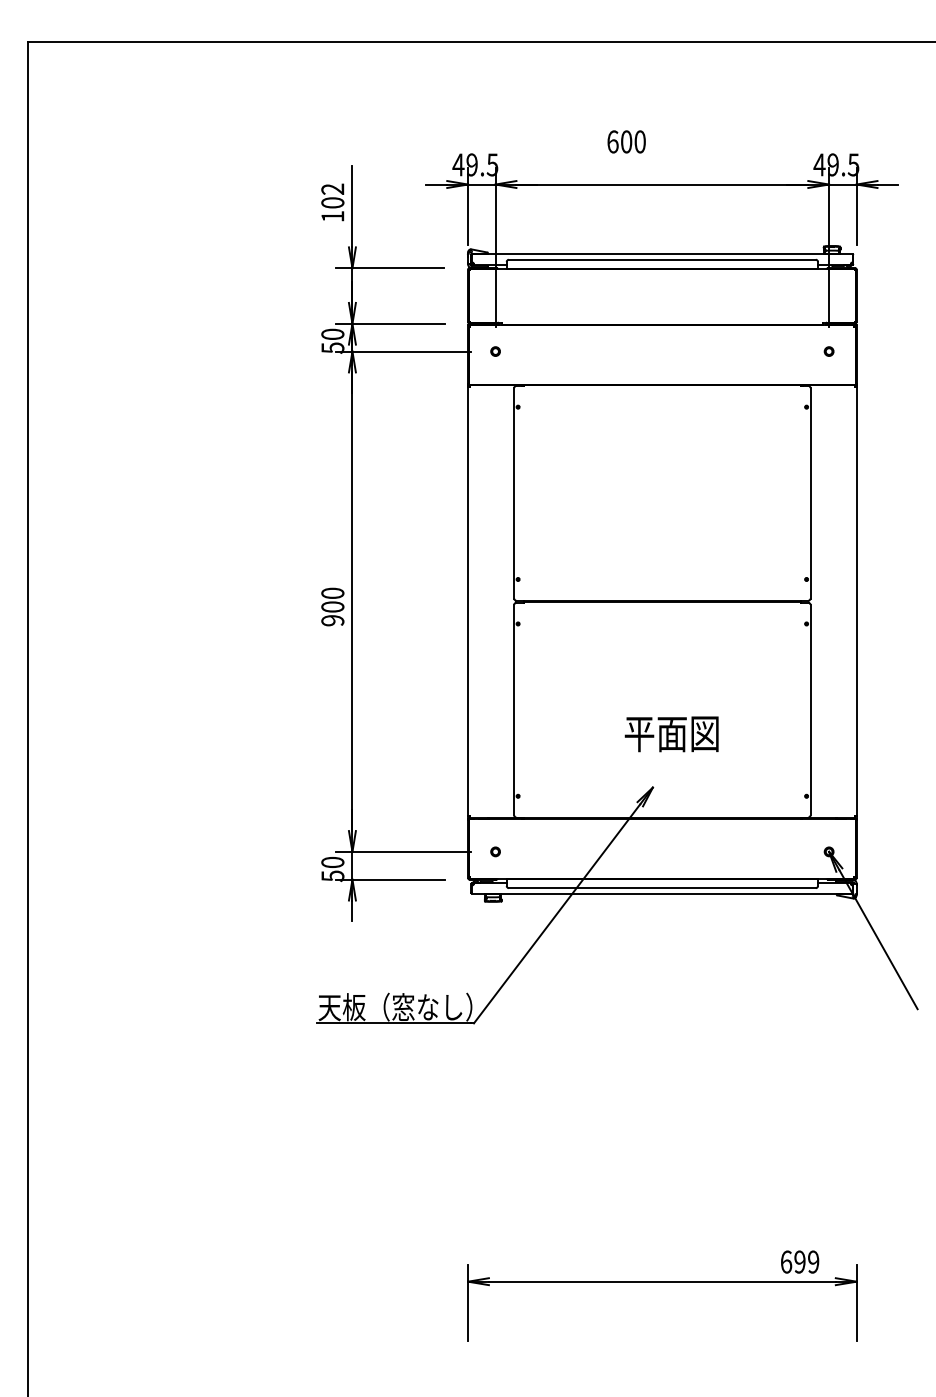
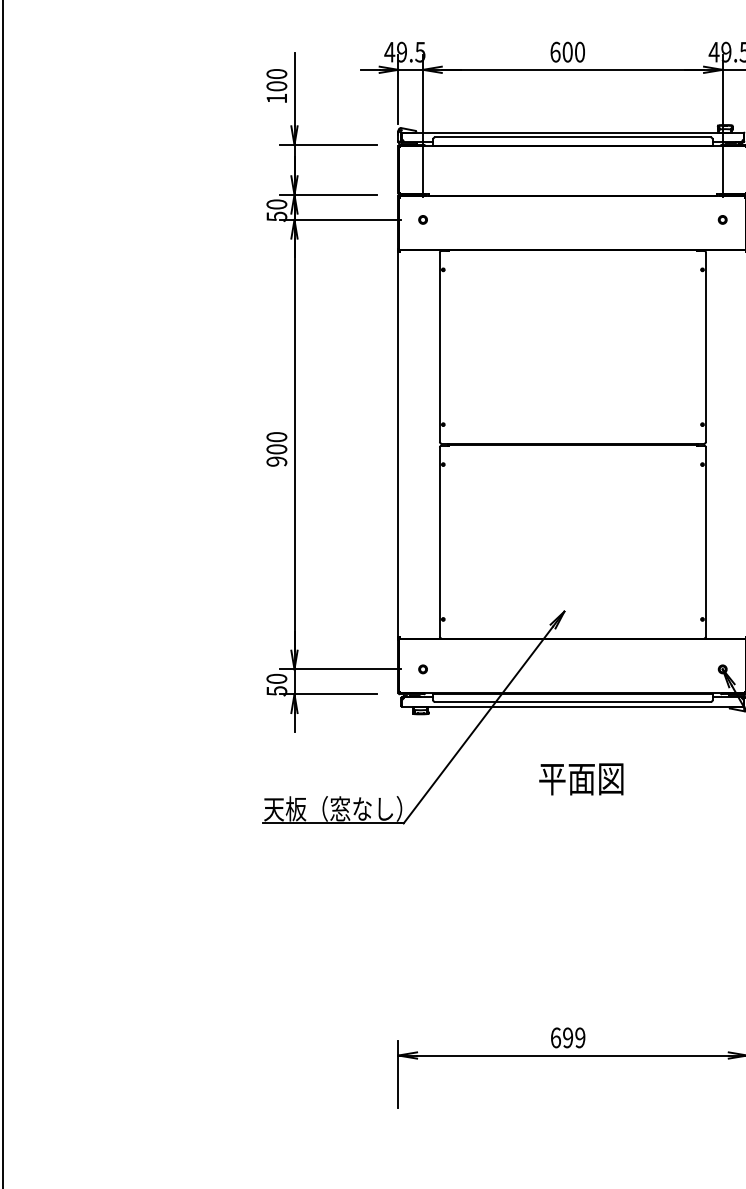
text: (626, 141) -> (567, 51), moved
text: (332, 188) -> (276, 73), 102 -> 100
text: (671, 734) -> (581, 779), moved
text: (800, 1261) -> (568, 1037), moved

